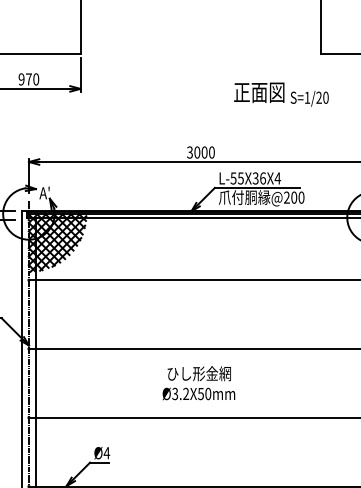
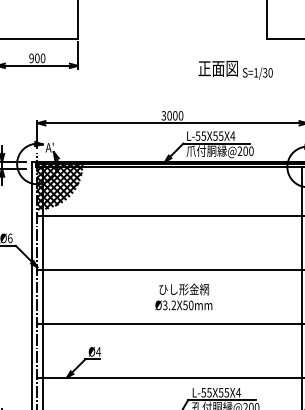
text: (29, 79) -> (37, 58), 970 -> 900
text: (319, 98) -> (265, 73), S=1/20 -> S=1/30
text: (259, 177) -> (218, 135), L-55X36X4 -> L-55X55X4
text: (198, 382) -> (183, 296), moved

